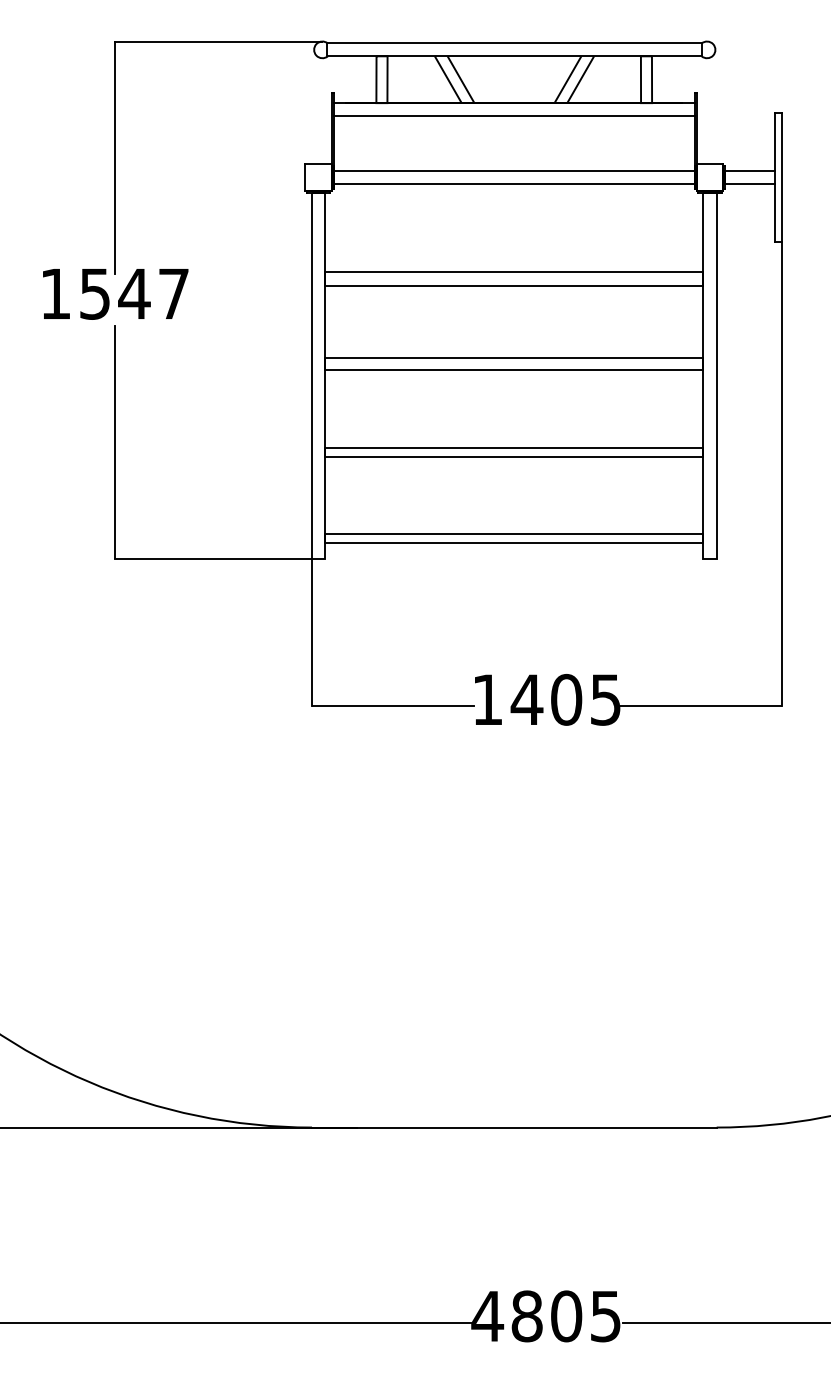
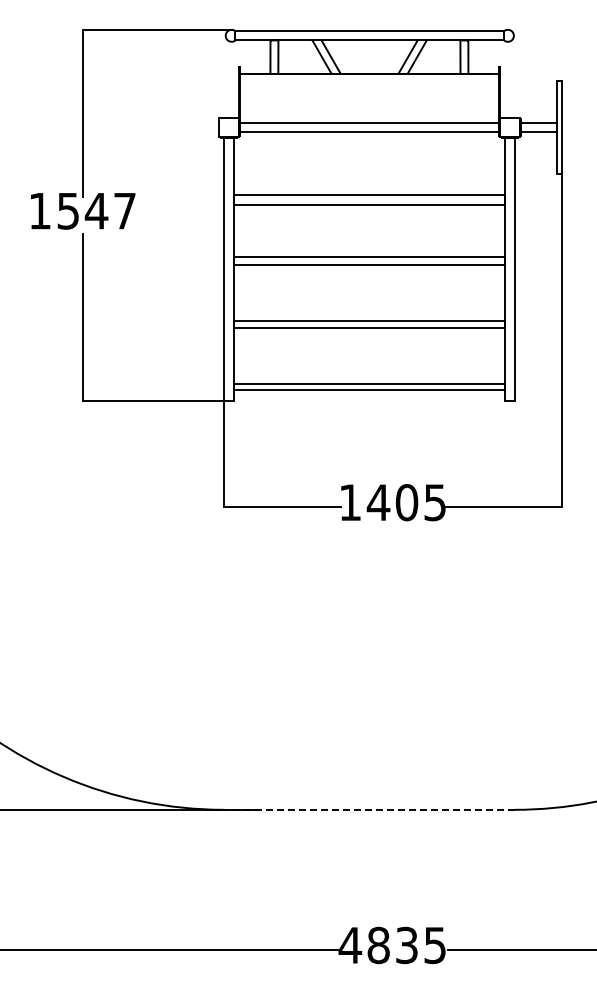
line: (514, 116) -> (369, 83), removed
line: (514, 1127) -> (369, 809), solid -> dashed
text: (565, 1316) -> (406, 945), 4805 -> 4835

